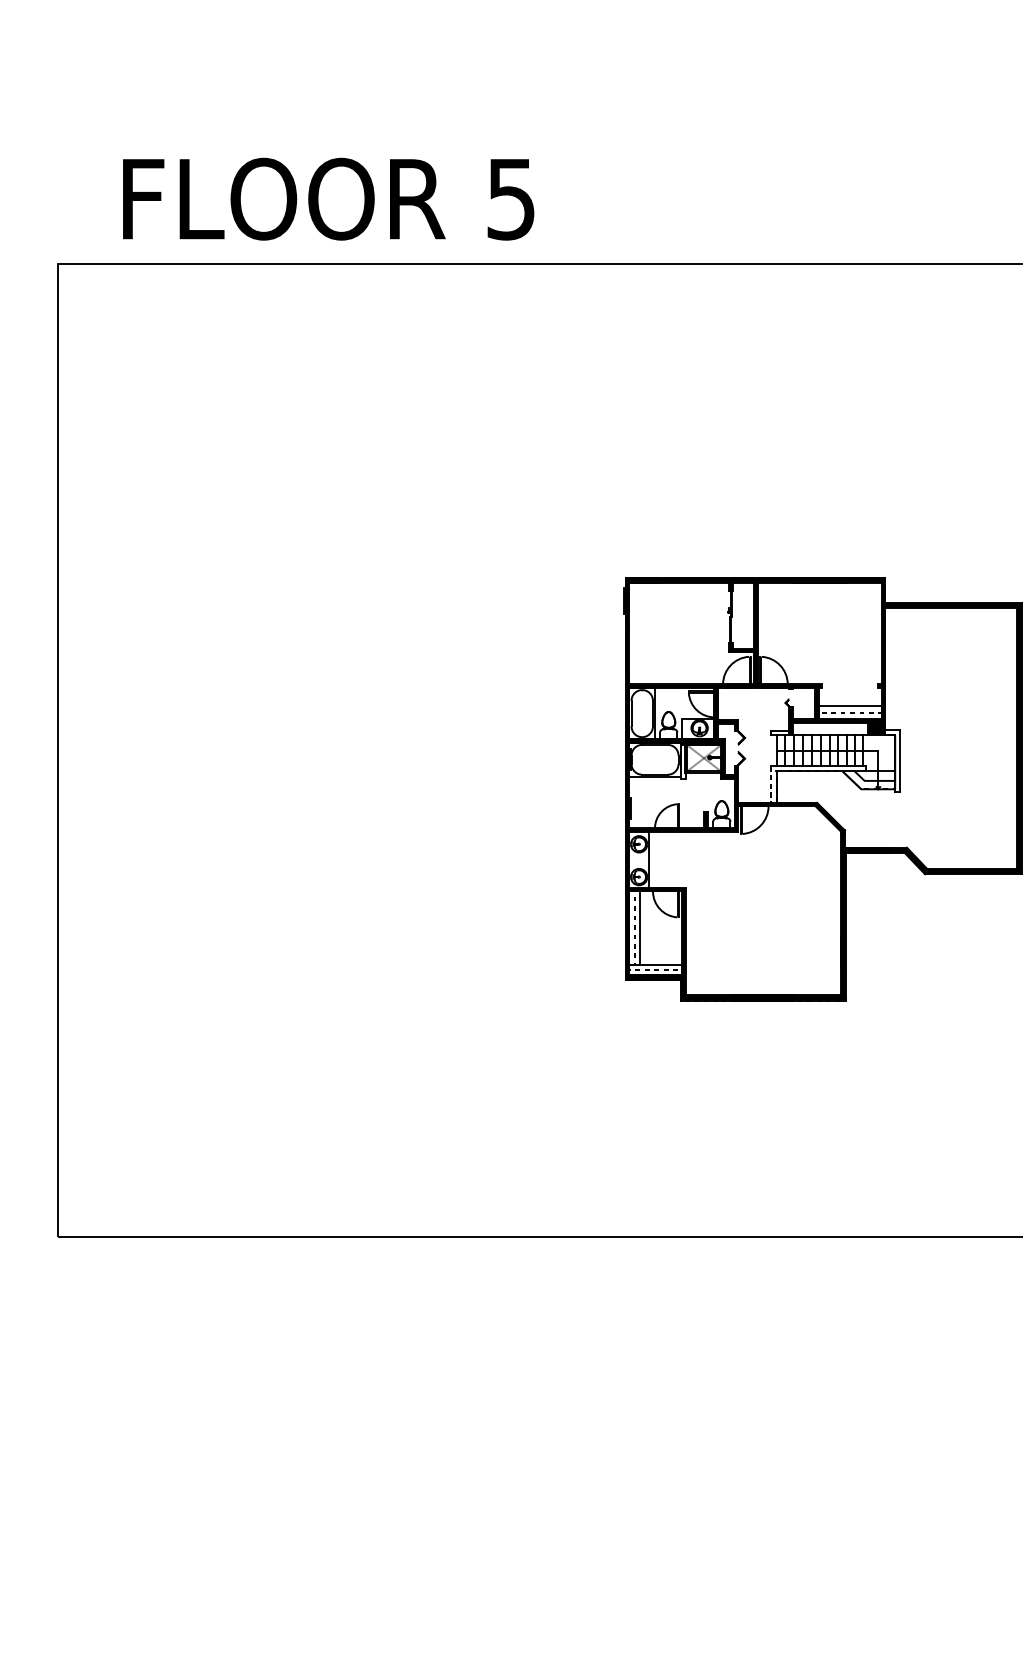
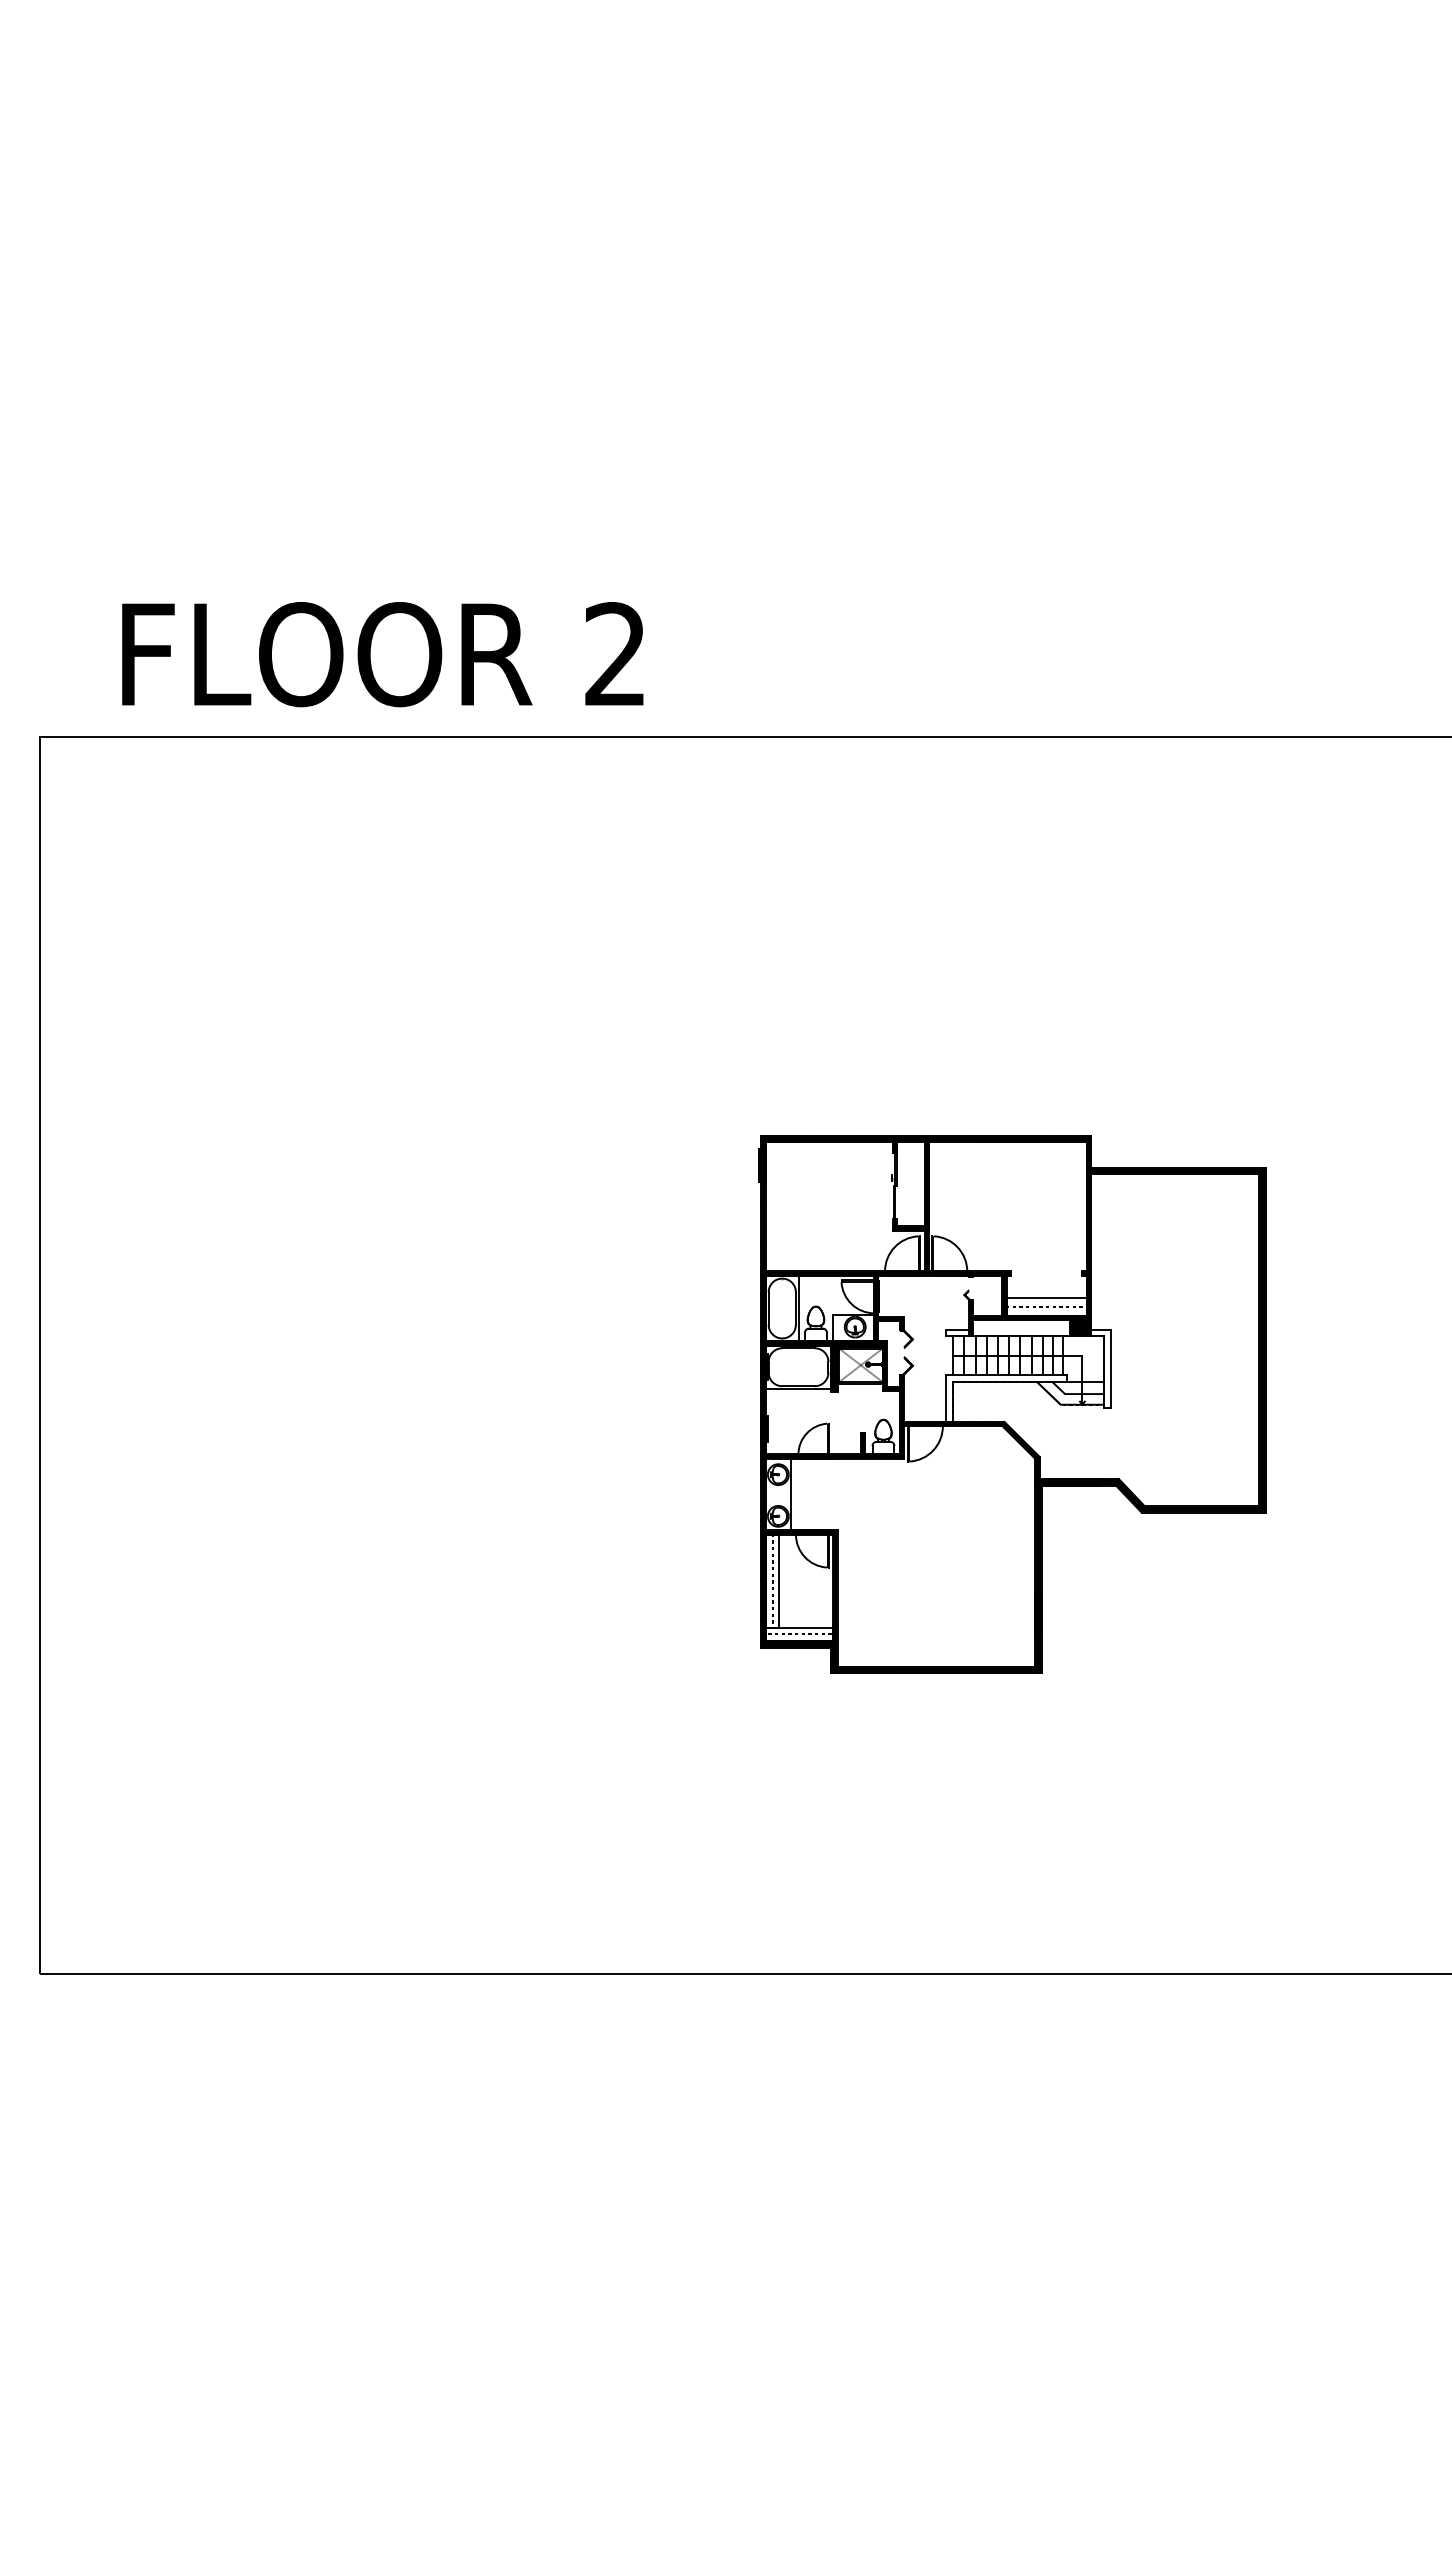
text: (510, 199) -> (614, 654), 5 -> 2
fill: (683, 761) -> (834, 1369), added
line: (770, 785) -> (945, 1399), dashed -> solid

